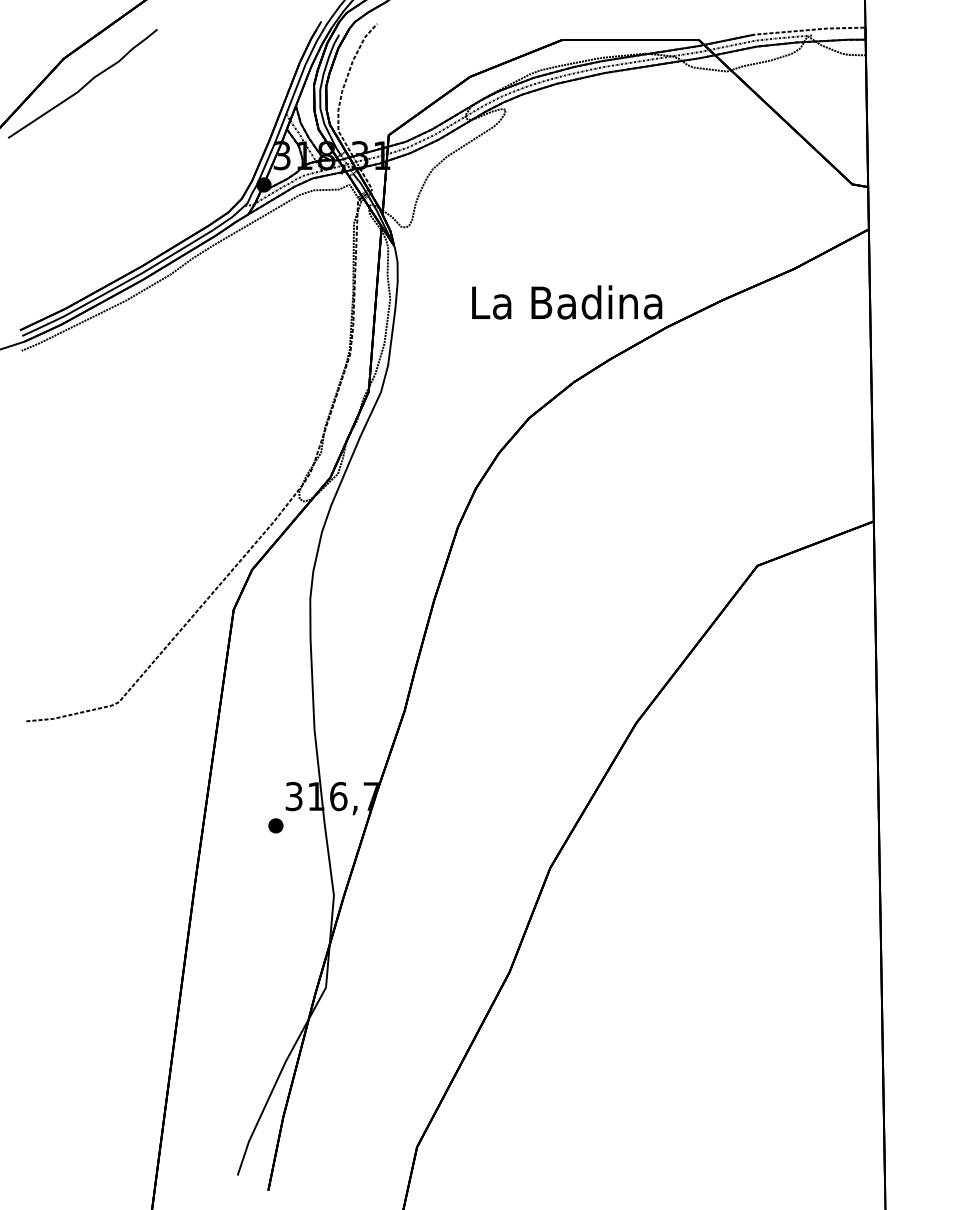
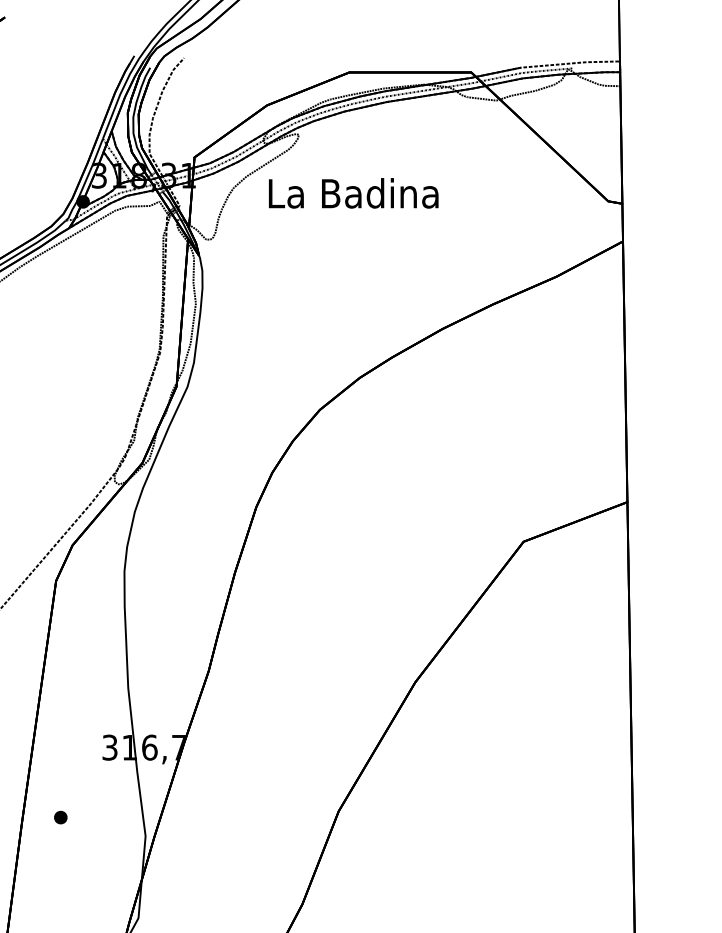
text: (567, 302) -> (354, 193), moved
part: (275, 825) -> (60, 817), moved

